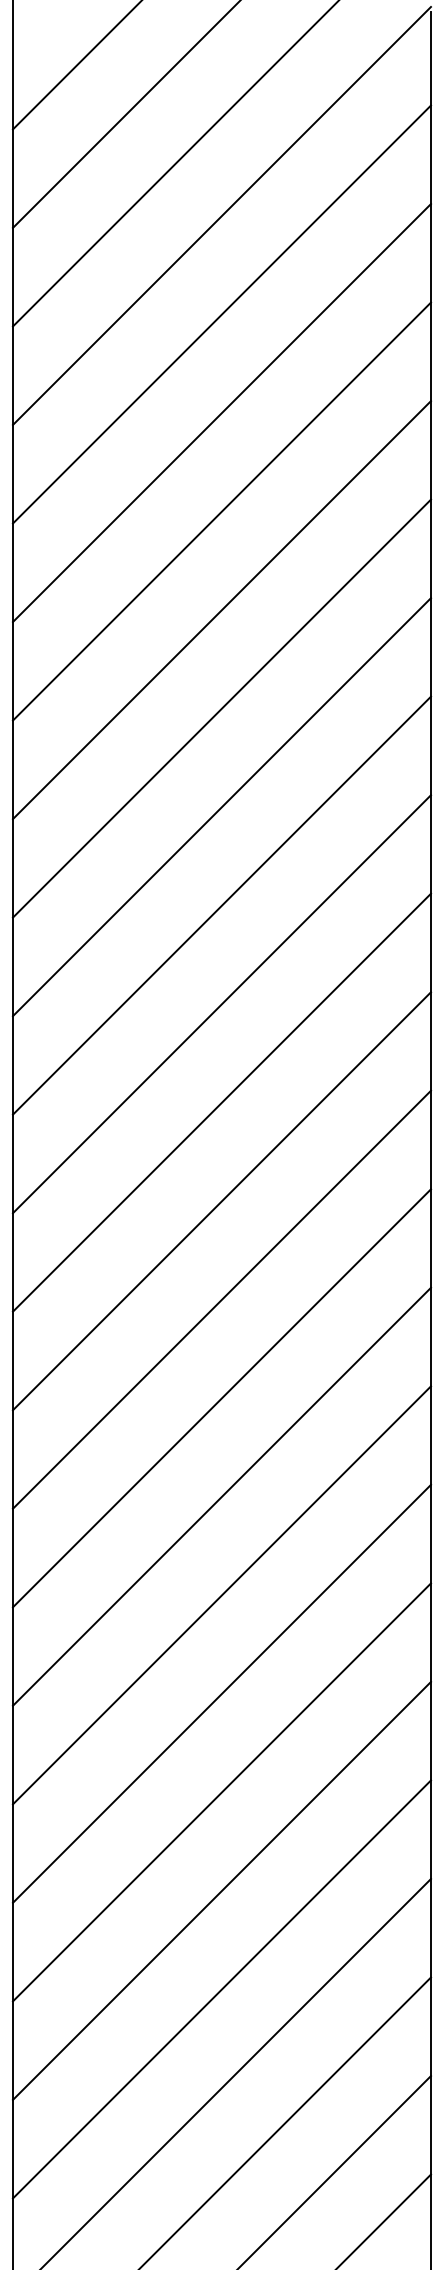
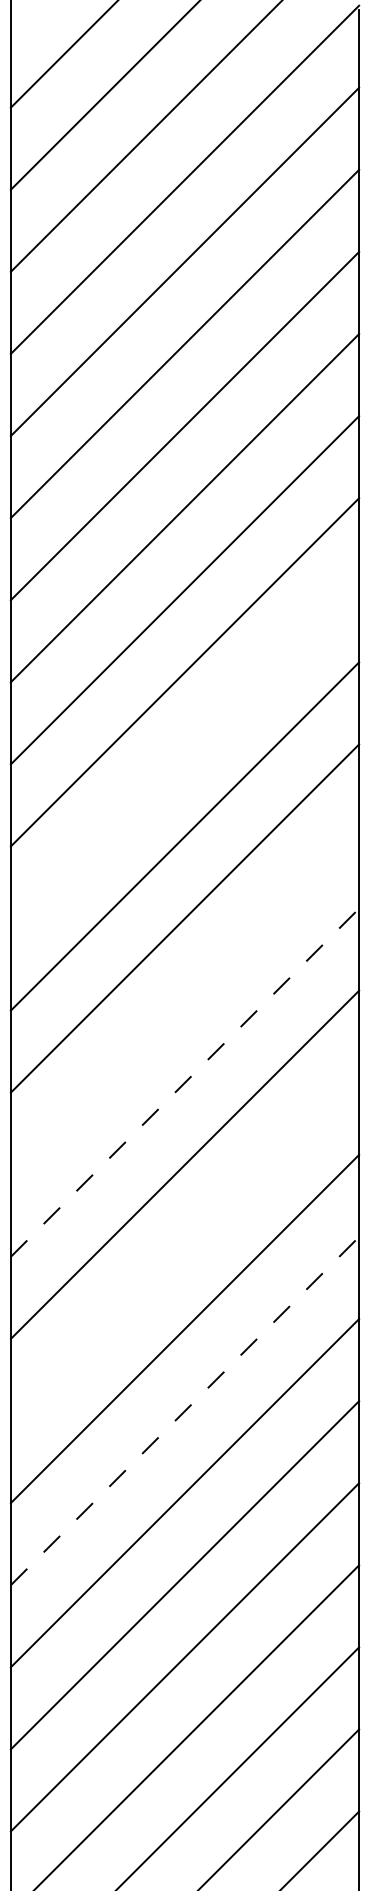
line: (221, 905) -> (184, 754), removed
line: (221, 1201) -> (184, 1000), removed
line: (222, 1299) -> (185, 1082), solid -> dashed
line: (221, 1496) -> (184, 1246), removed
line: (222, 1693) -> (185, 1410), solid -> dashed

